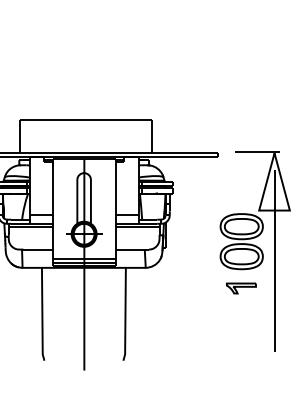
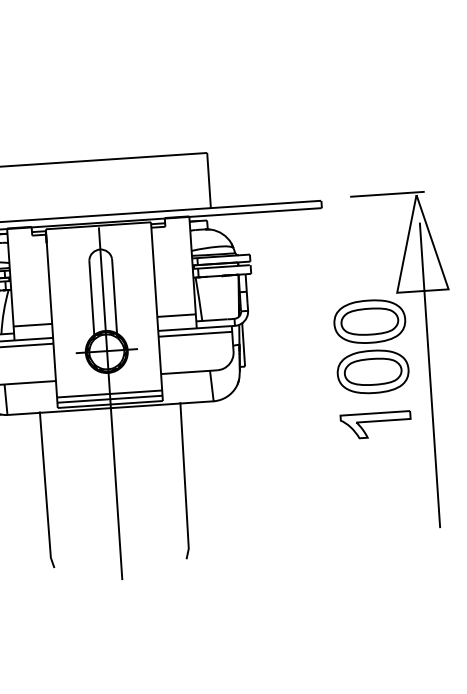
part: (241, 288) -> (376, 425), size x1.43

